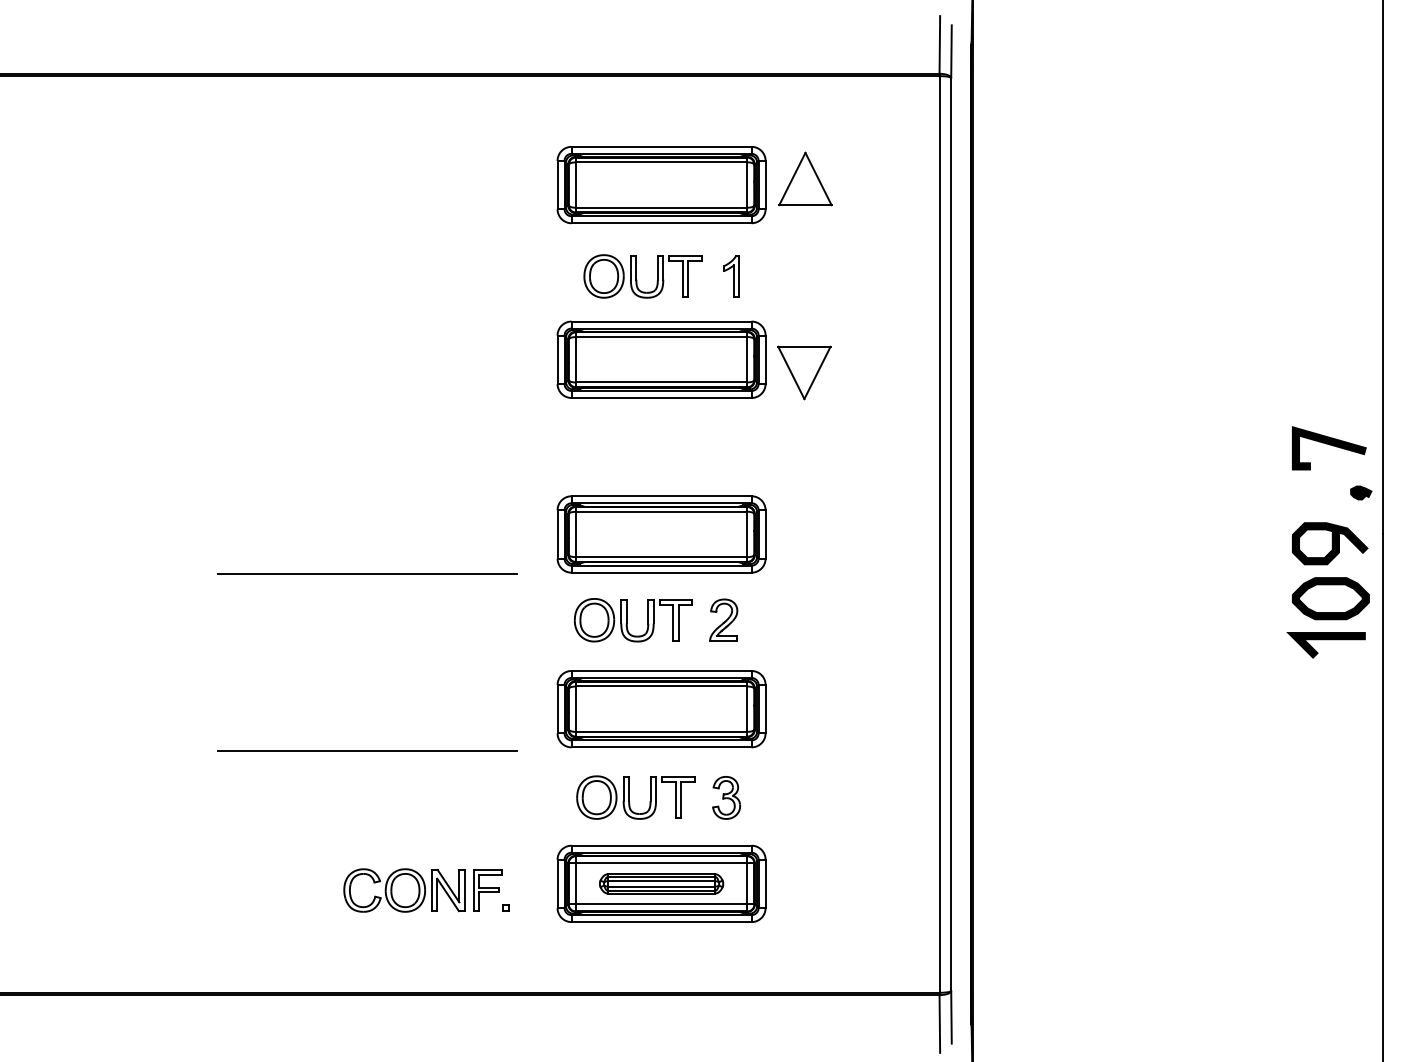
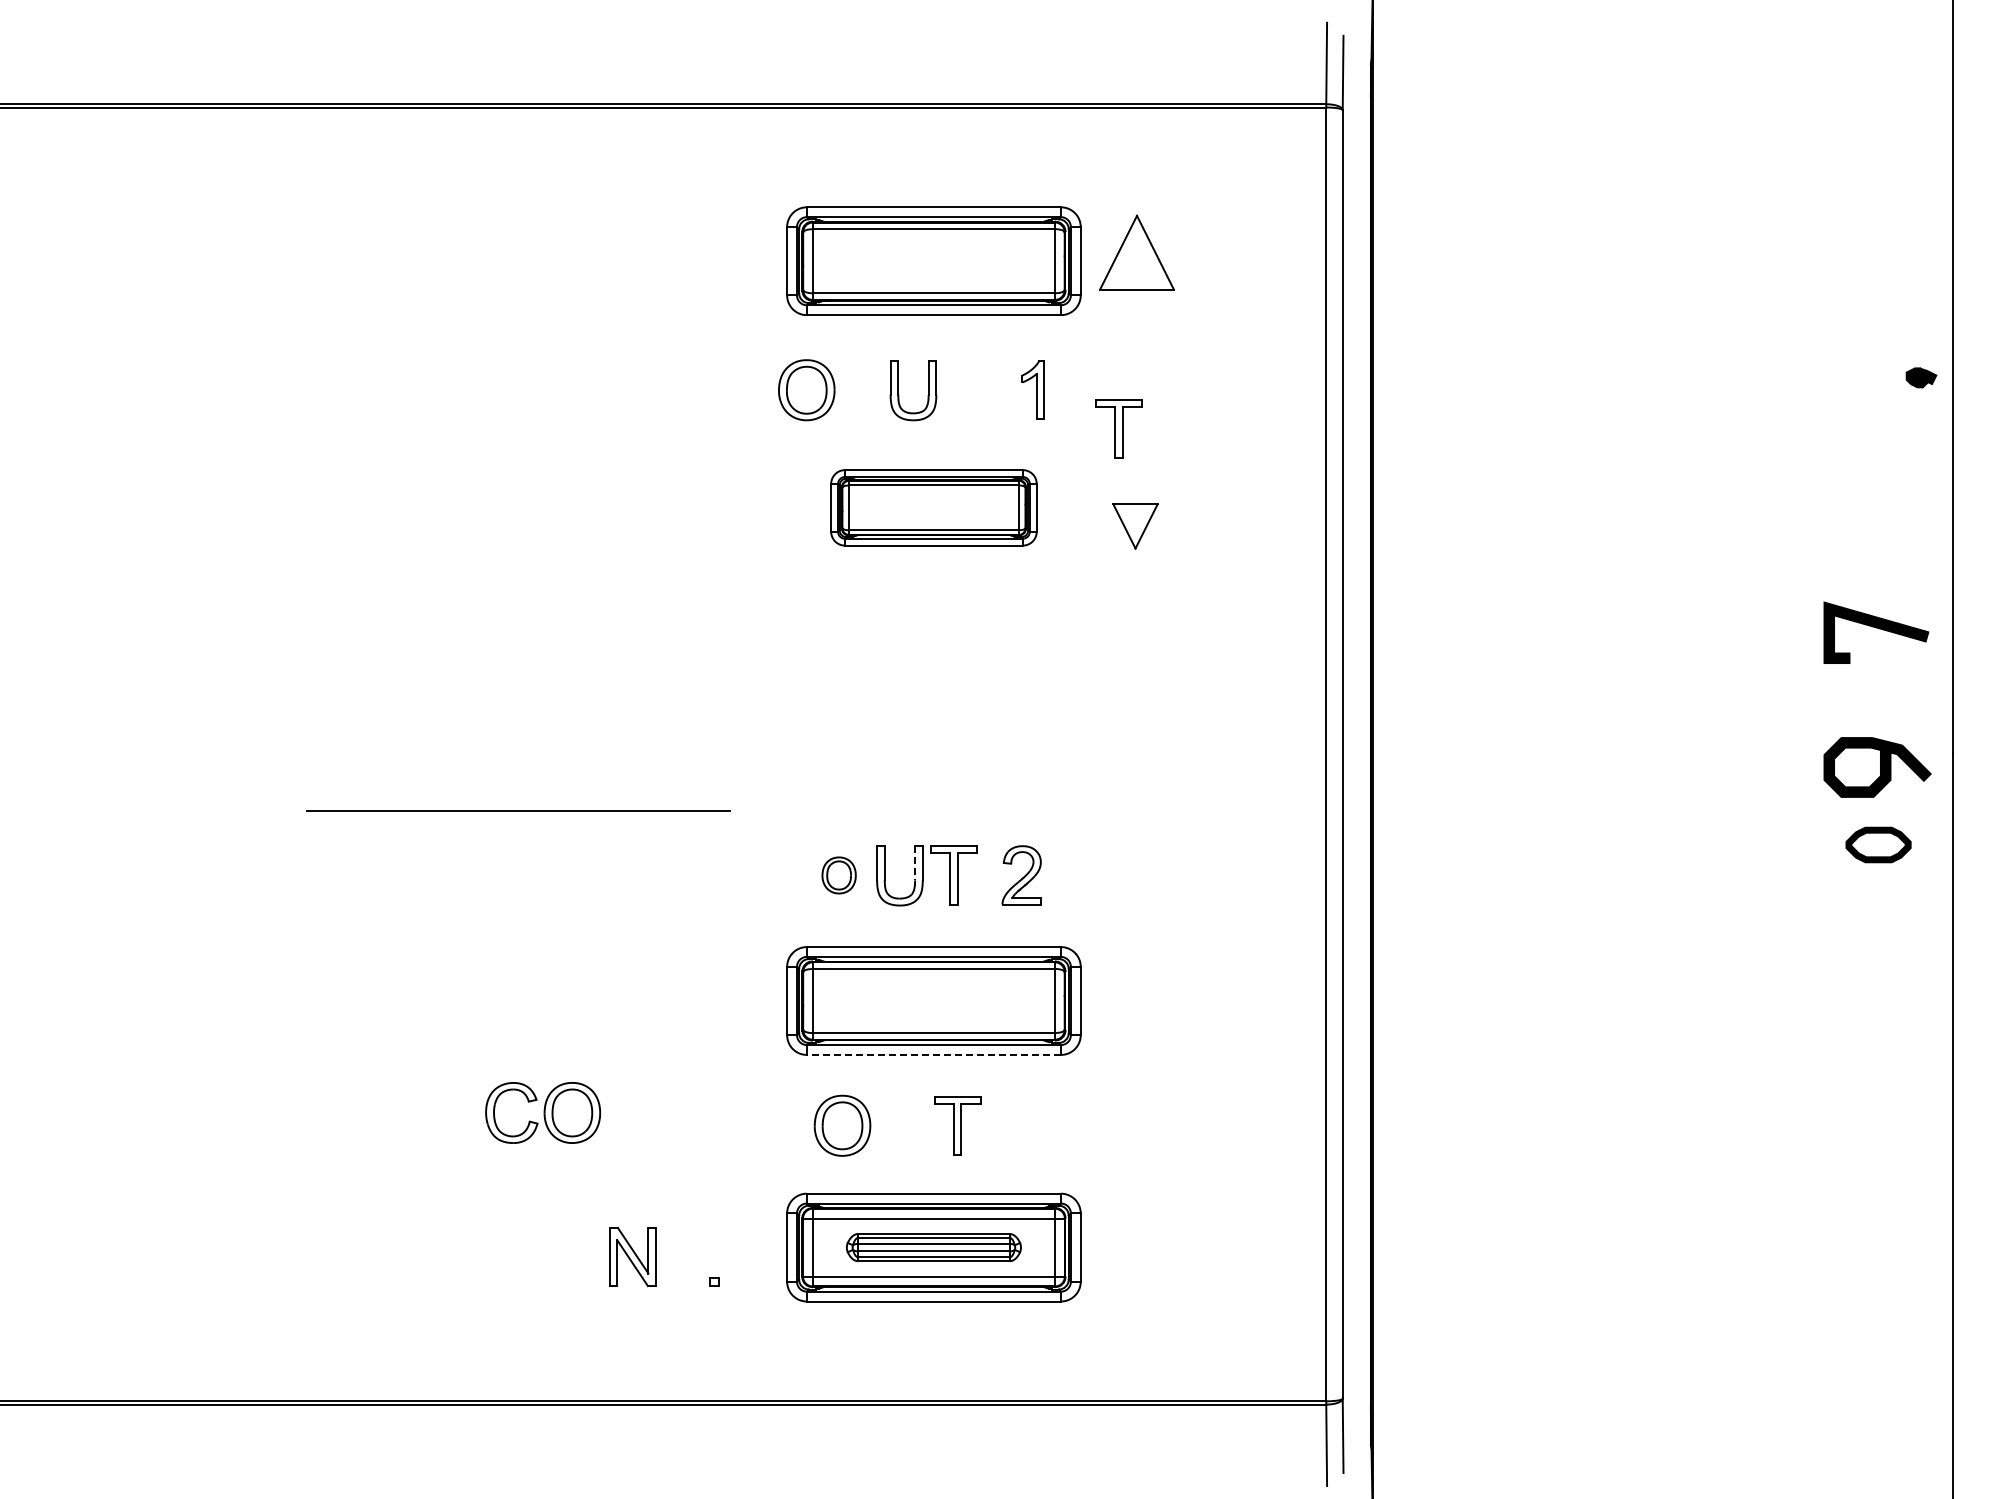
part: (685, 275) -> (1118, 428), moved
part: (603, 276) -> (806, 390), moved
part: (661, 359) -> (933, 507), size x0.7
part: (804, 373) -> (1135, 526), size x0.6
part: (1361, 492) -> (1921, 377), moved
part: (661, 534) -> (933, 754), removed
part: (1330, 598) -> (1878, 844), size x0.6
line: (648, 611) -> (915, 863), solid -> dashed
part: (593, 620) -> (838, 875), size x0.6
line: (1325, 640) -> (1871, 903), removed
line: (661, 747) -> (933, 1054), solid -> dashed
line: (367, 750) -> (518, 1059), removed
part: (726, 797) -> (1025, 1125), removed
part: (629, 798) -> (888, 1126), removed
part: (384, 890) -> (543, 1112), moved
part: (487, 890) -> (688, 1256), removed

